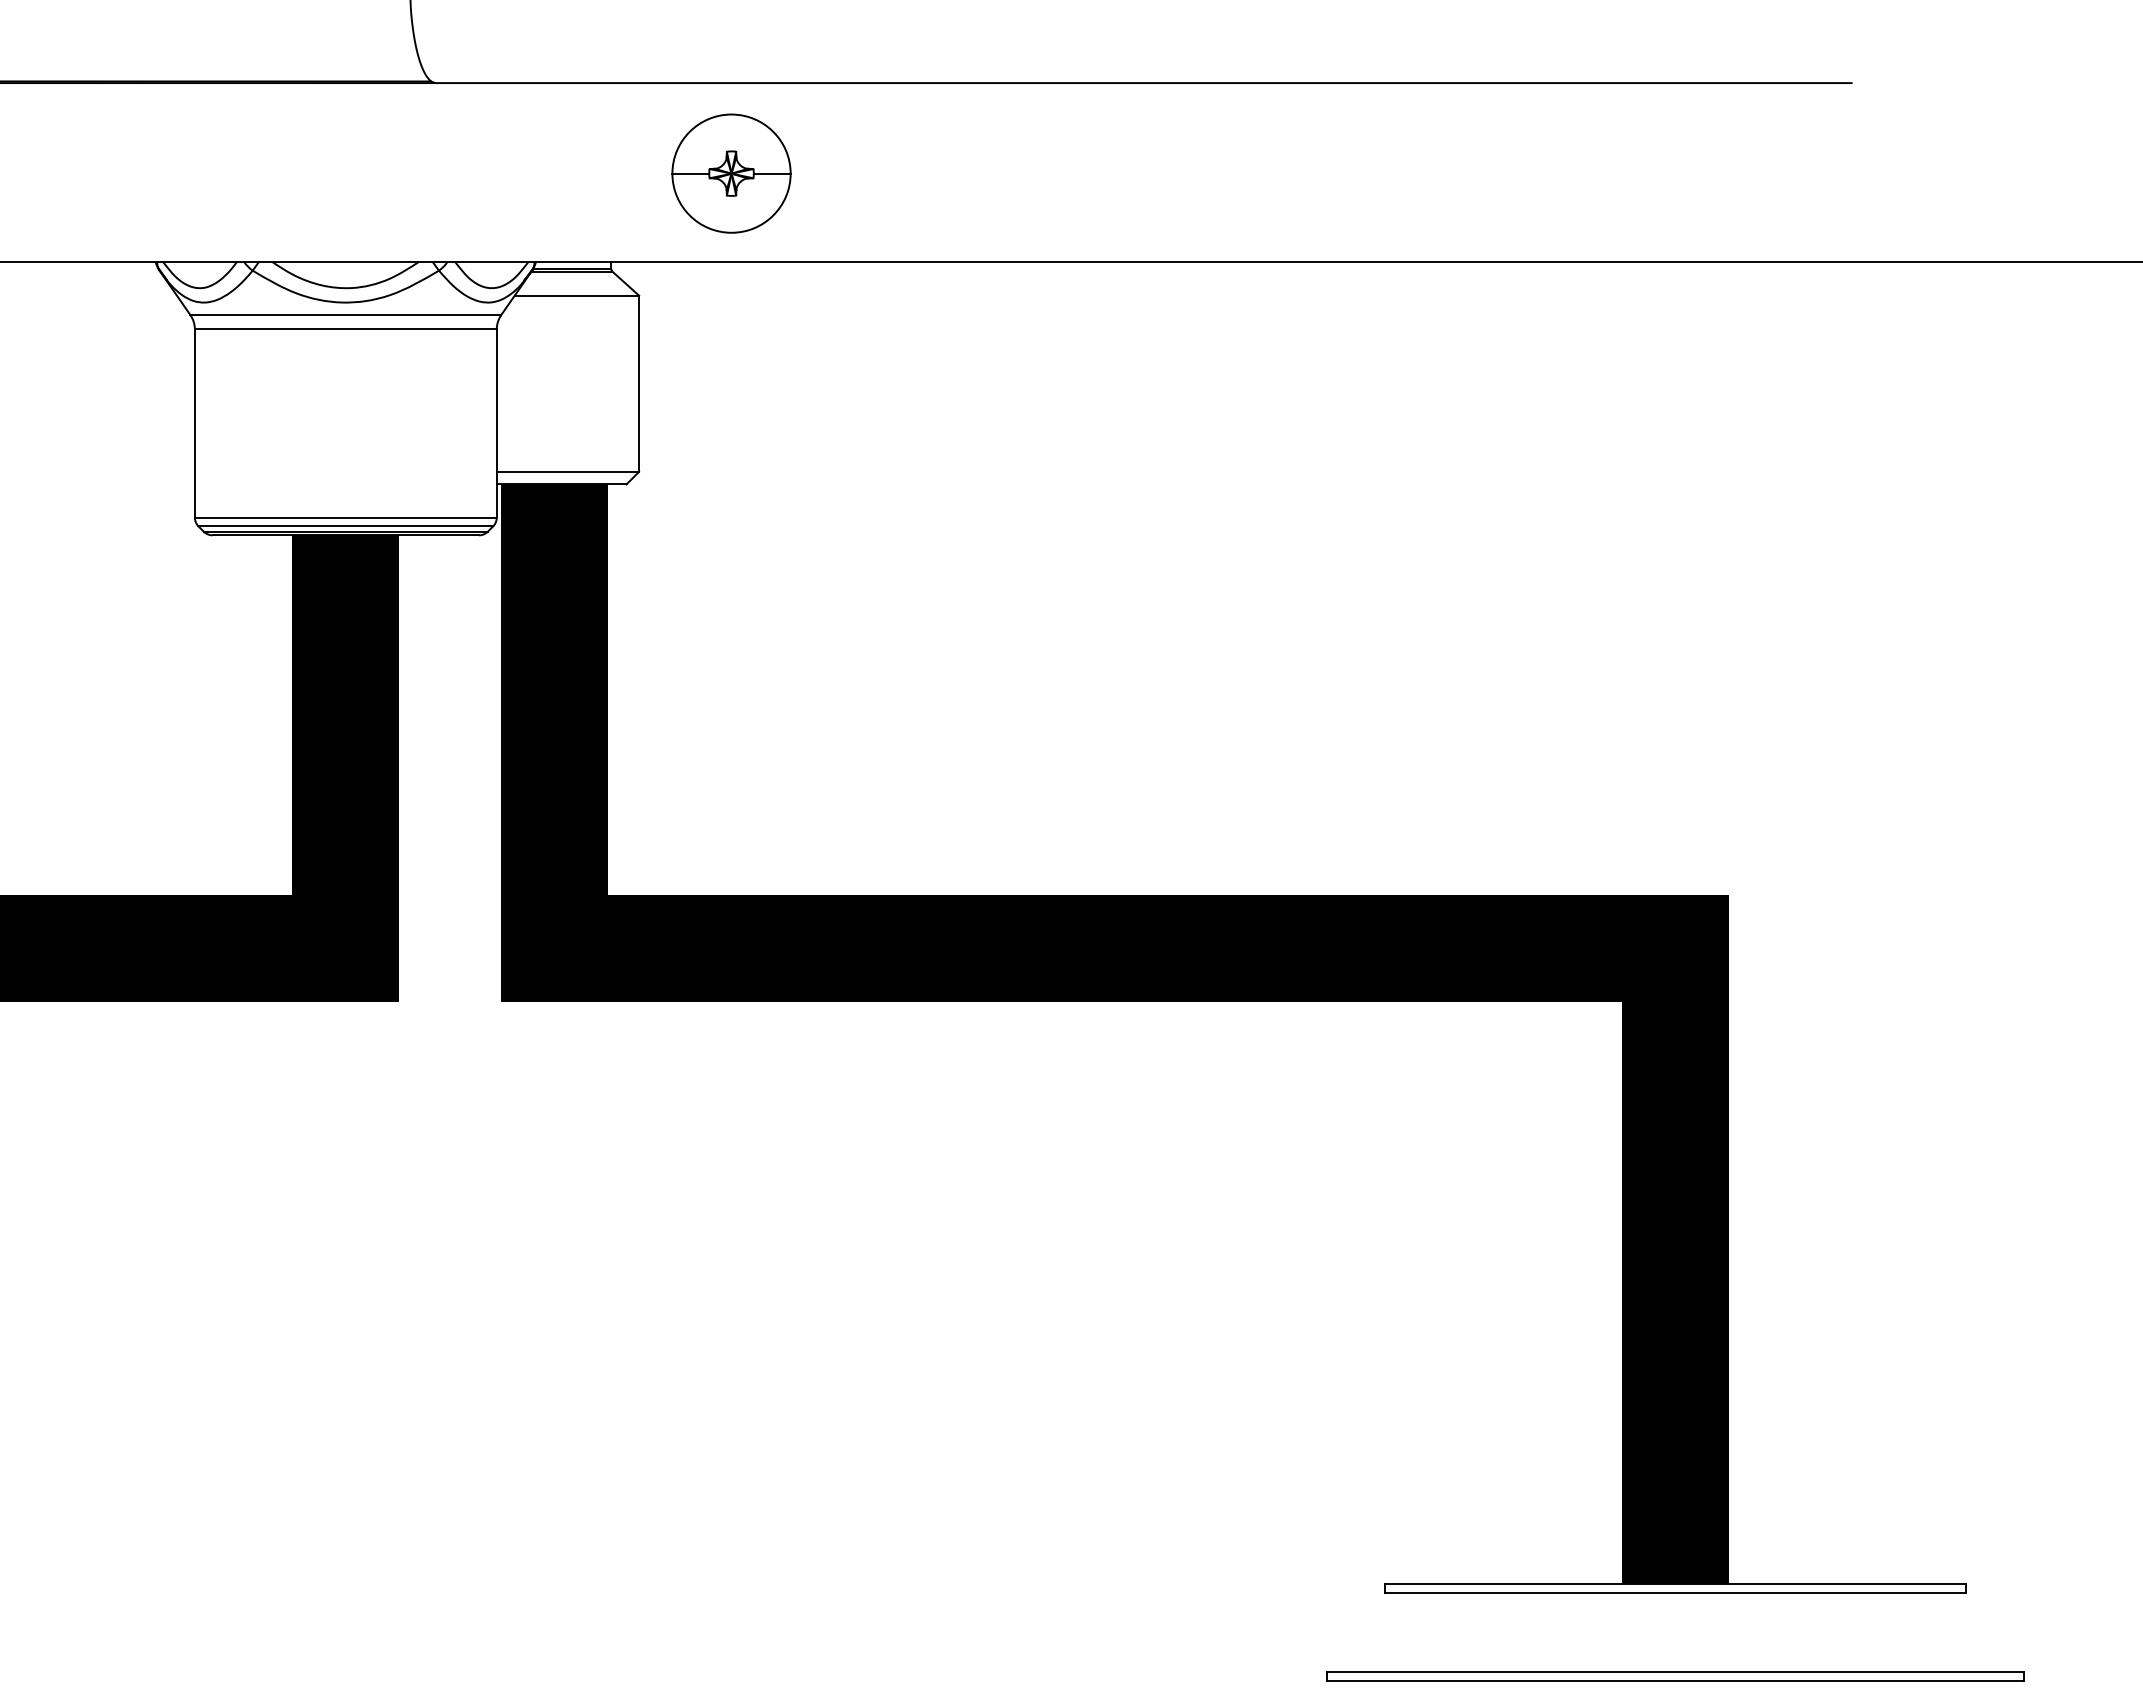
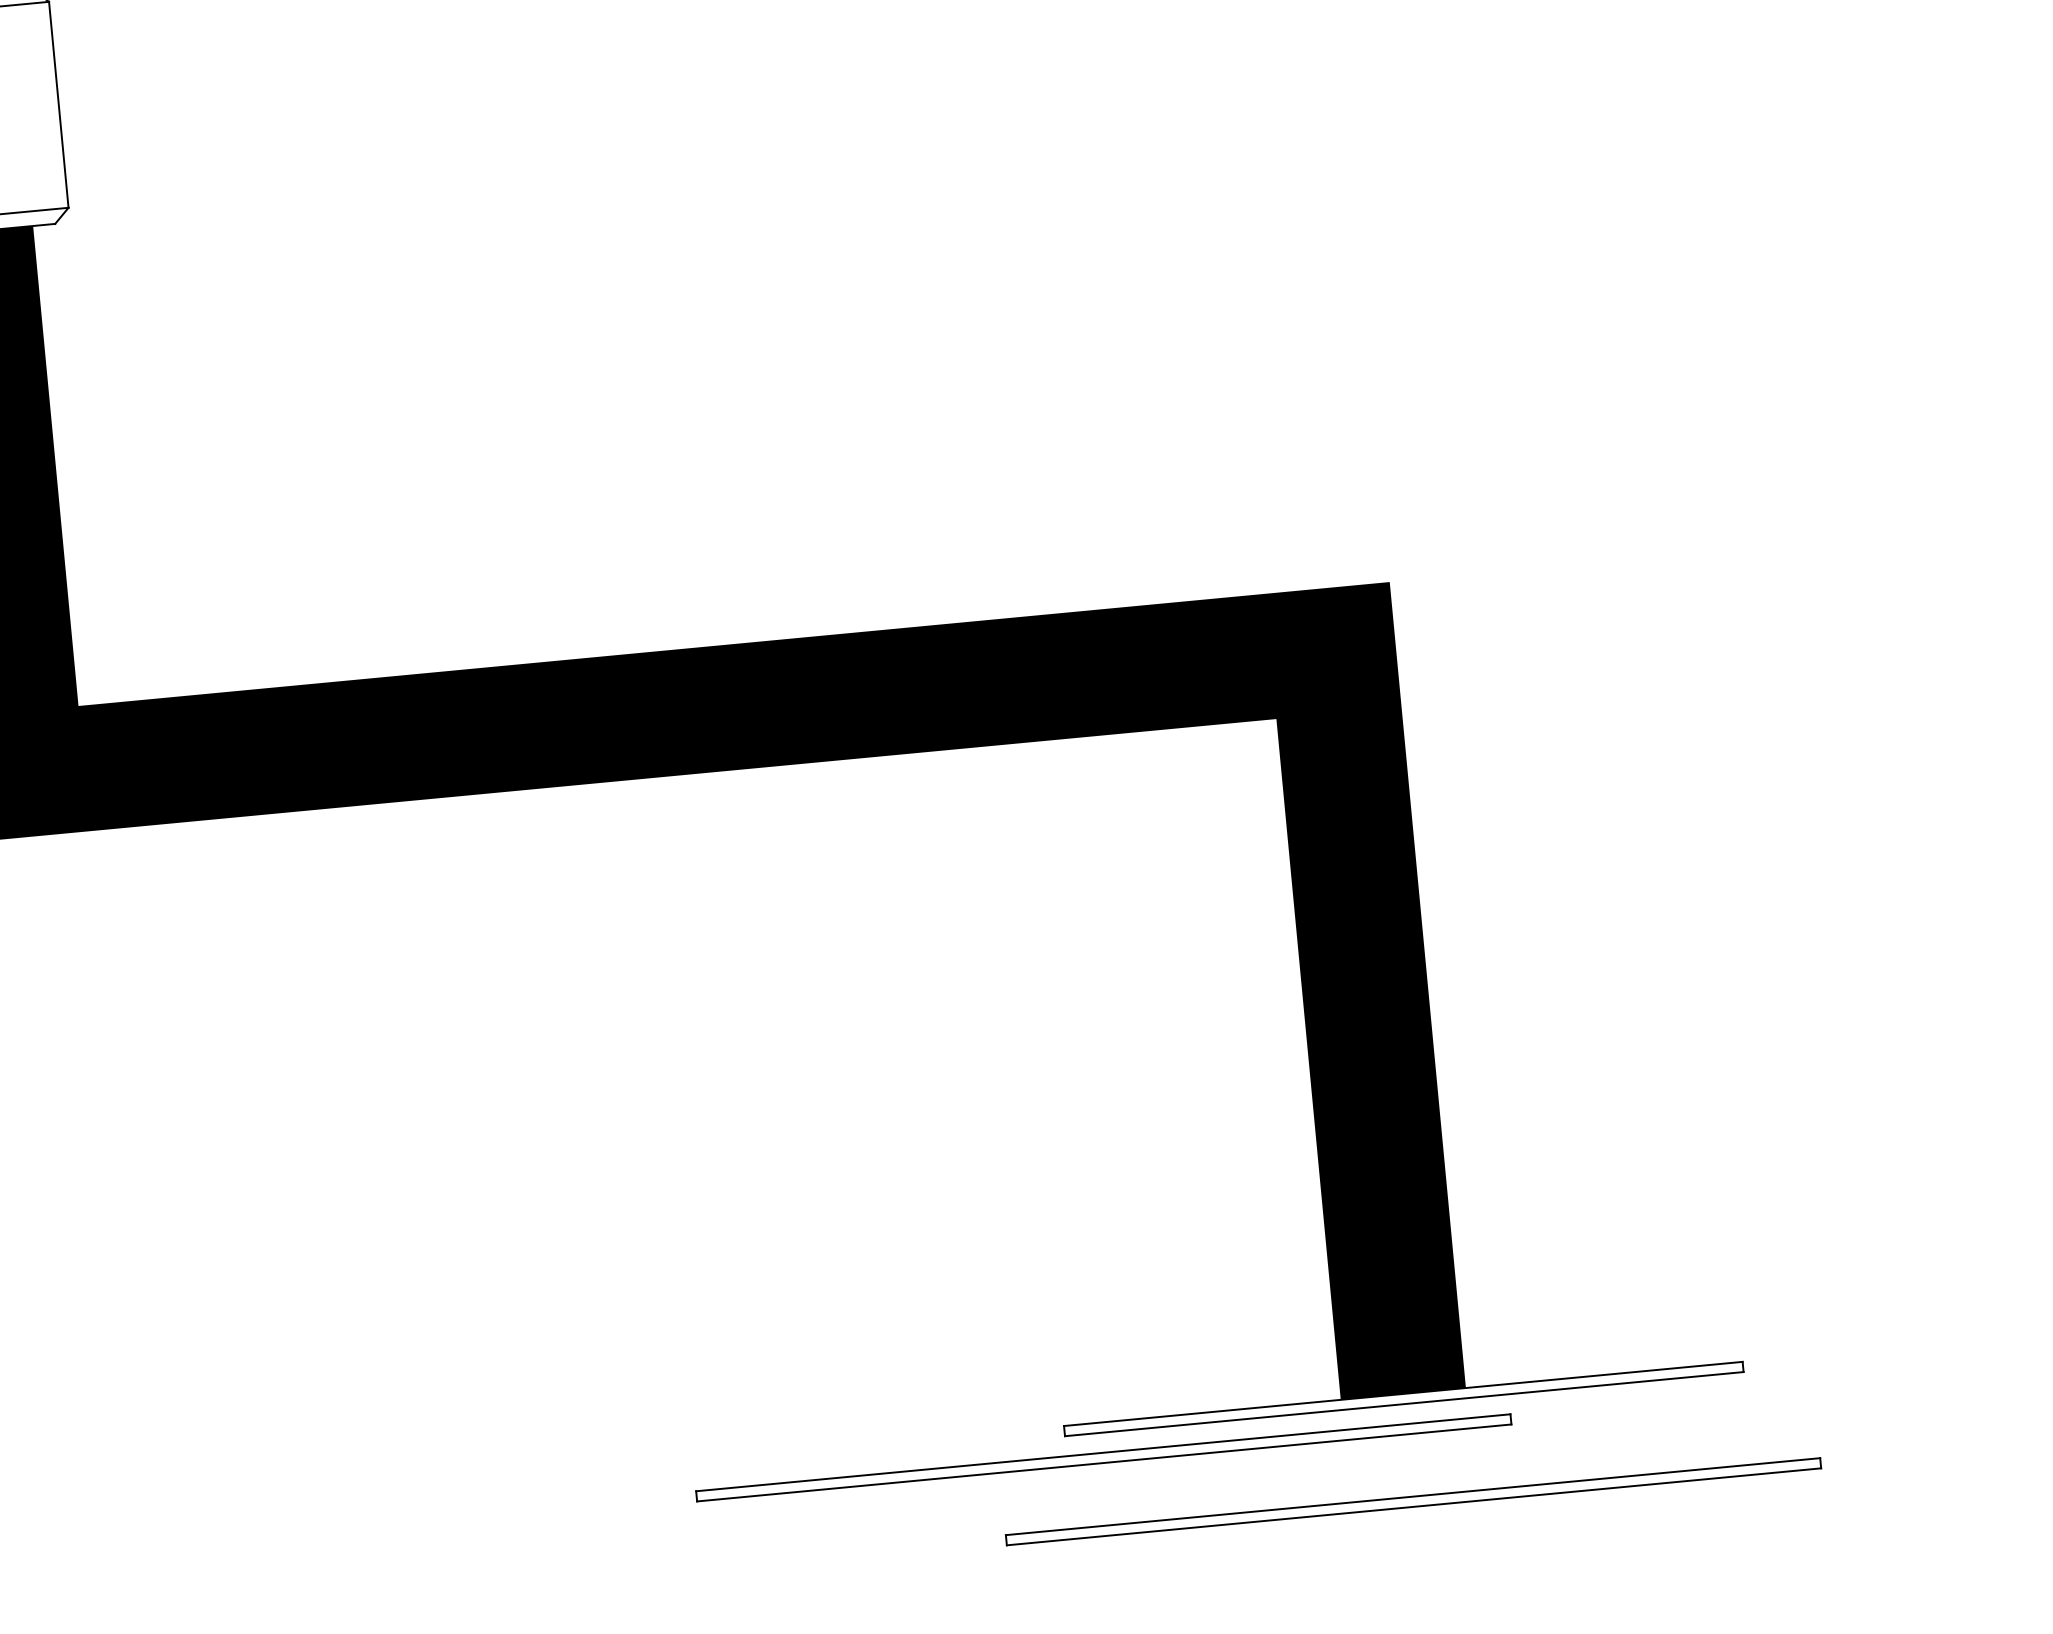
part: (1416, 1614) -> (1103, 1458), added

